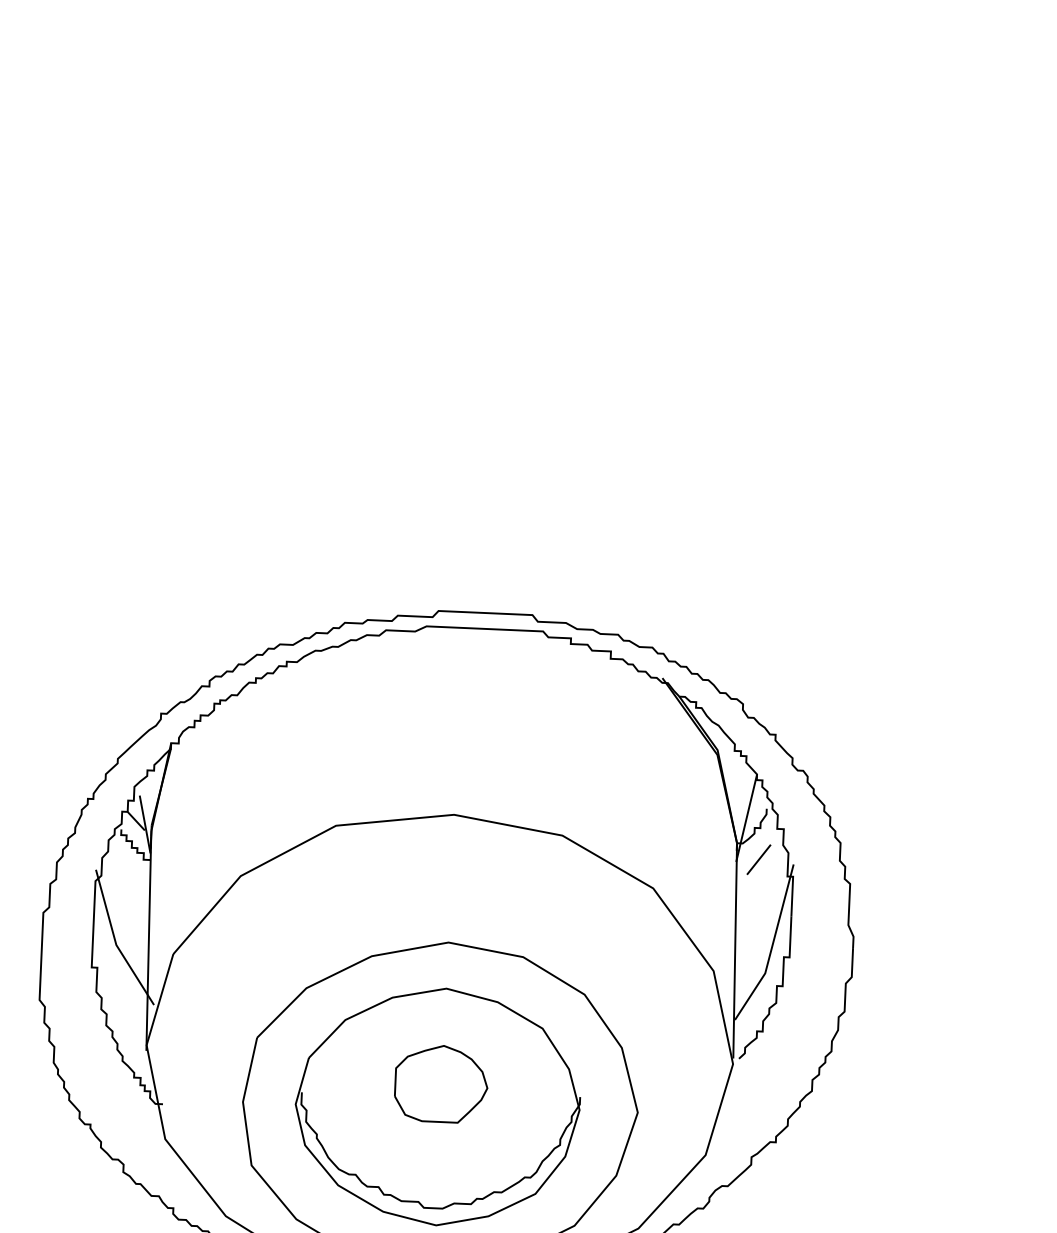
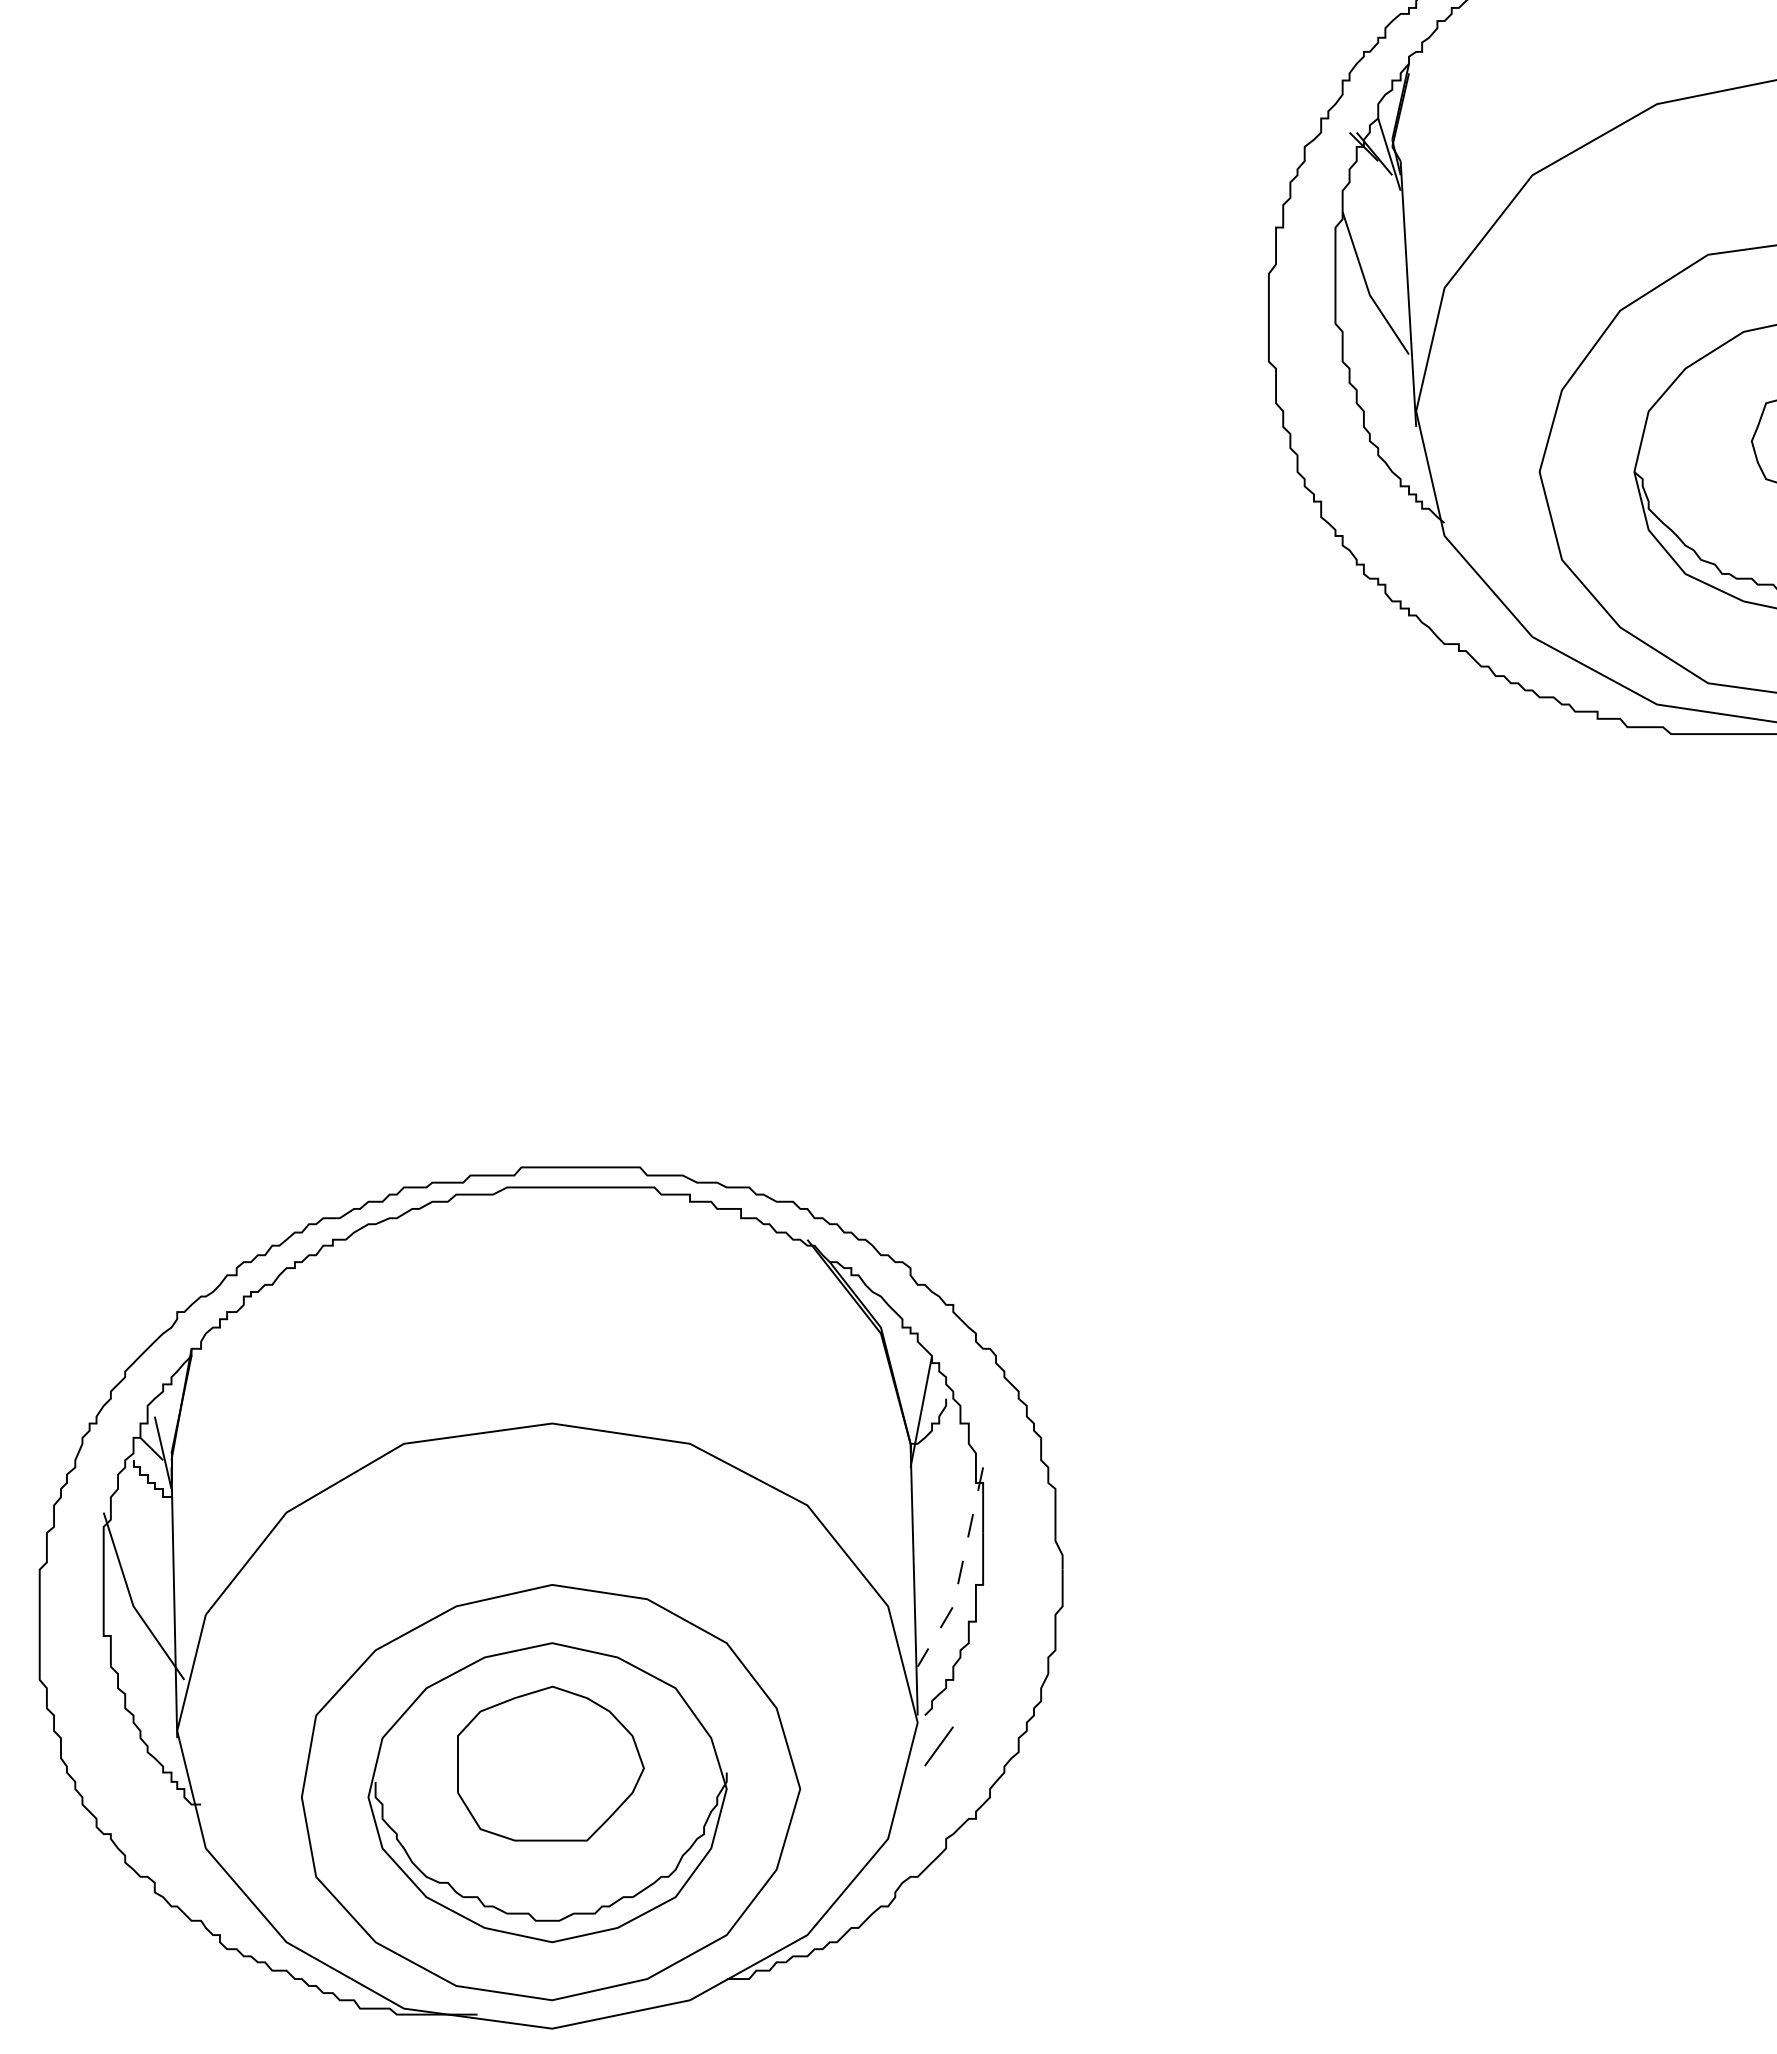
line: (758, 859) -> (938, 1746), moved
line: (772, 946) -> (960, 1572), solid -> dashed
part: (441, 1083) -> (551, 1763), size x1.6

